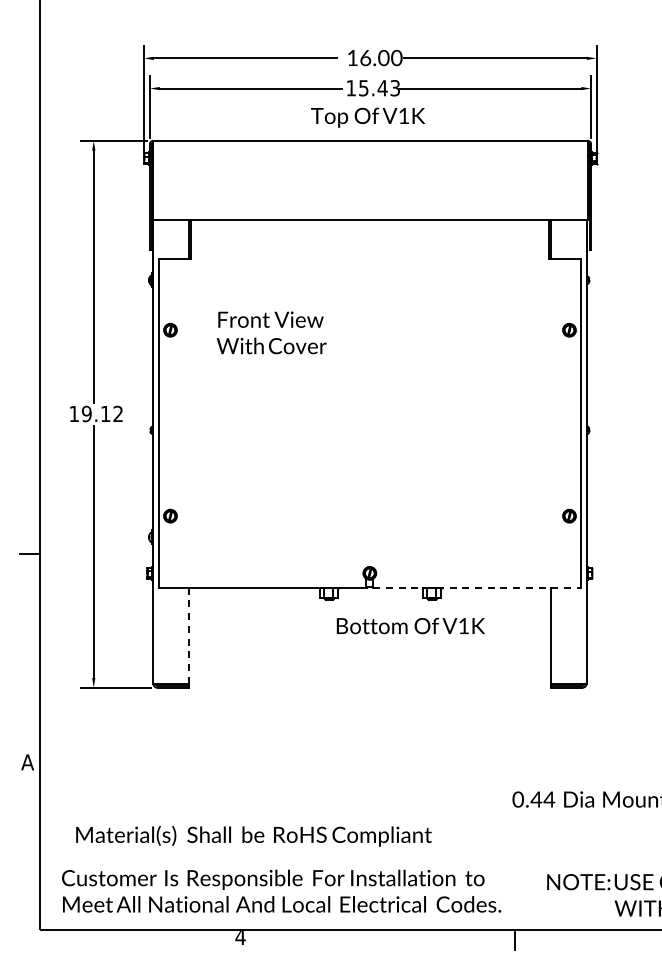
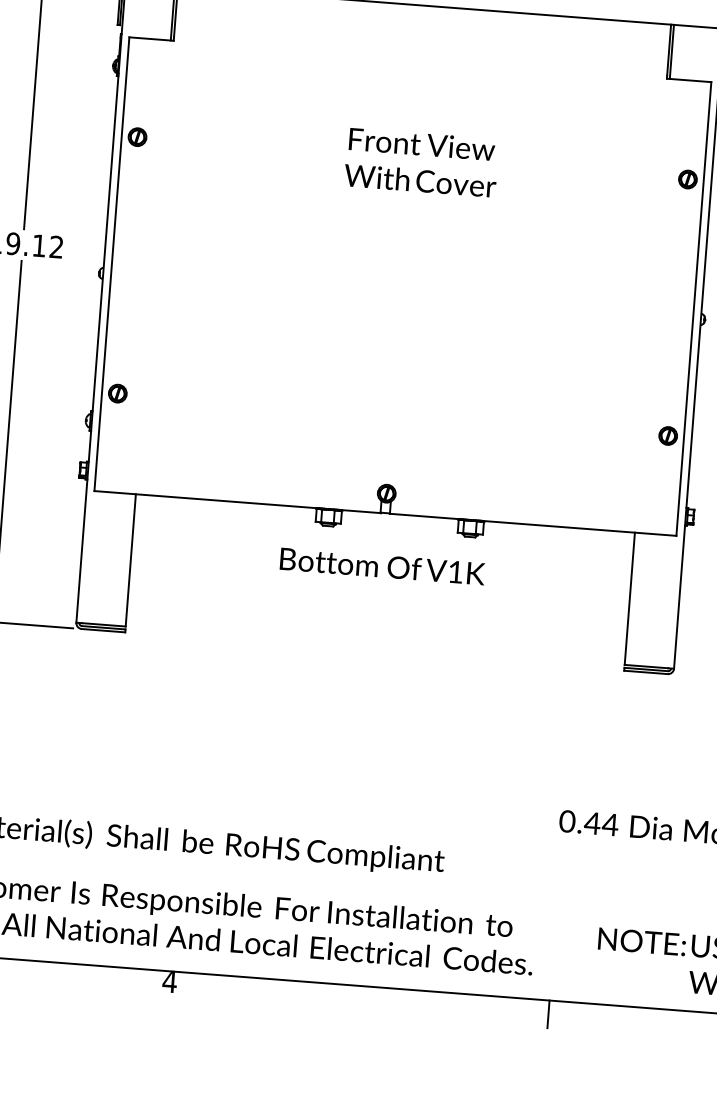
text: (271, 332) -> (421, 162), moved
line: (477, 587) -> (533, 524), dashed -> solid
text: (410, 625) -> (382, 565), moved
line: (189, 635) -> (131, 560), dashed -> solid

